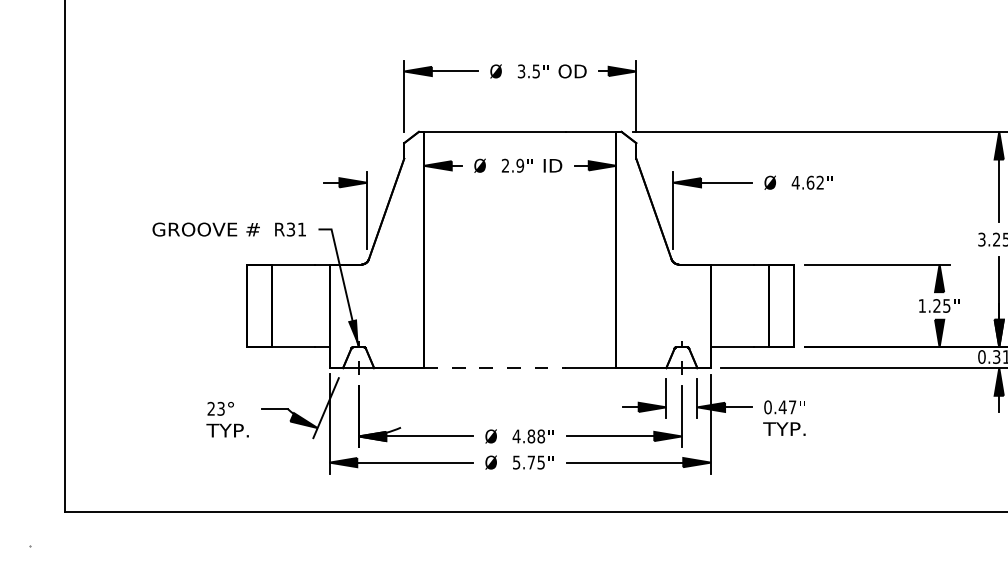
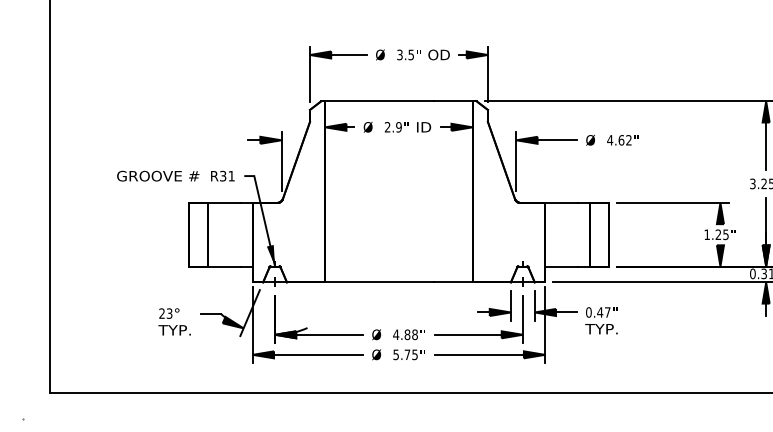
line: (495, 368) -> (379, 282), dashed -> solid

